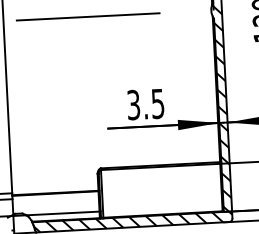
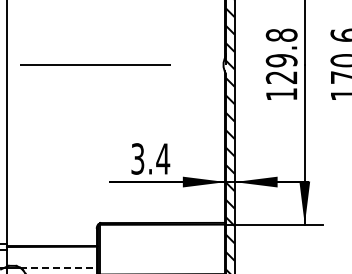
text: (158, 103) -> (163, 158), 3.5 -> 3.4
line: (63, 213) -> (59, 267), solid -> dashed

